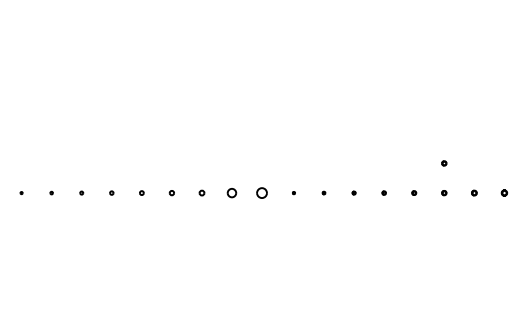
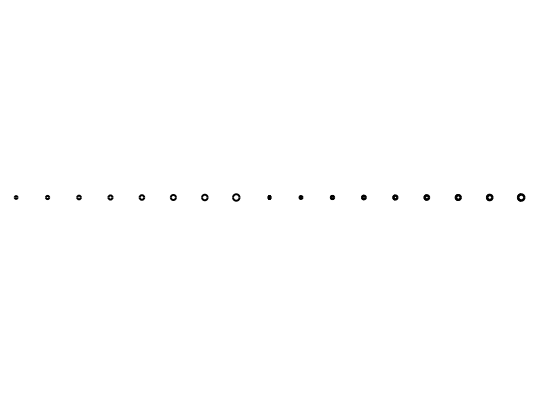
part: (444, 163) -> (426, 166), removed
part: (231, 193) -> (204, 197), size x0.62
part: (262, 193) -> (236, 197), size x0.62

